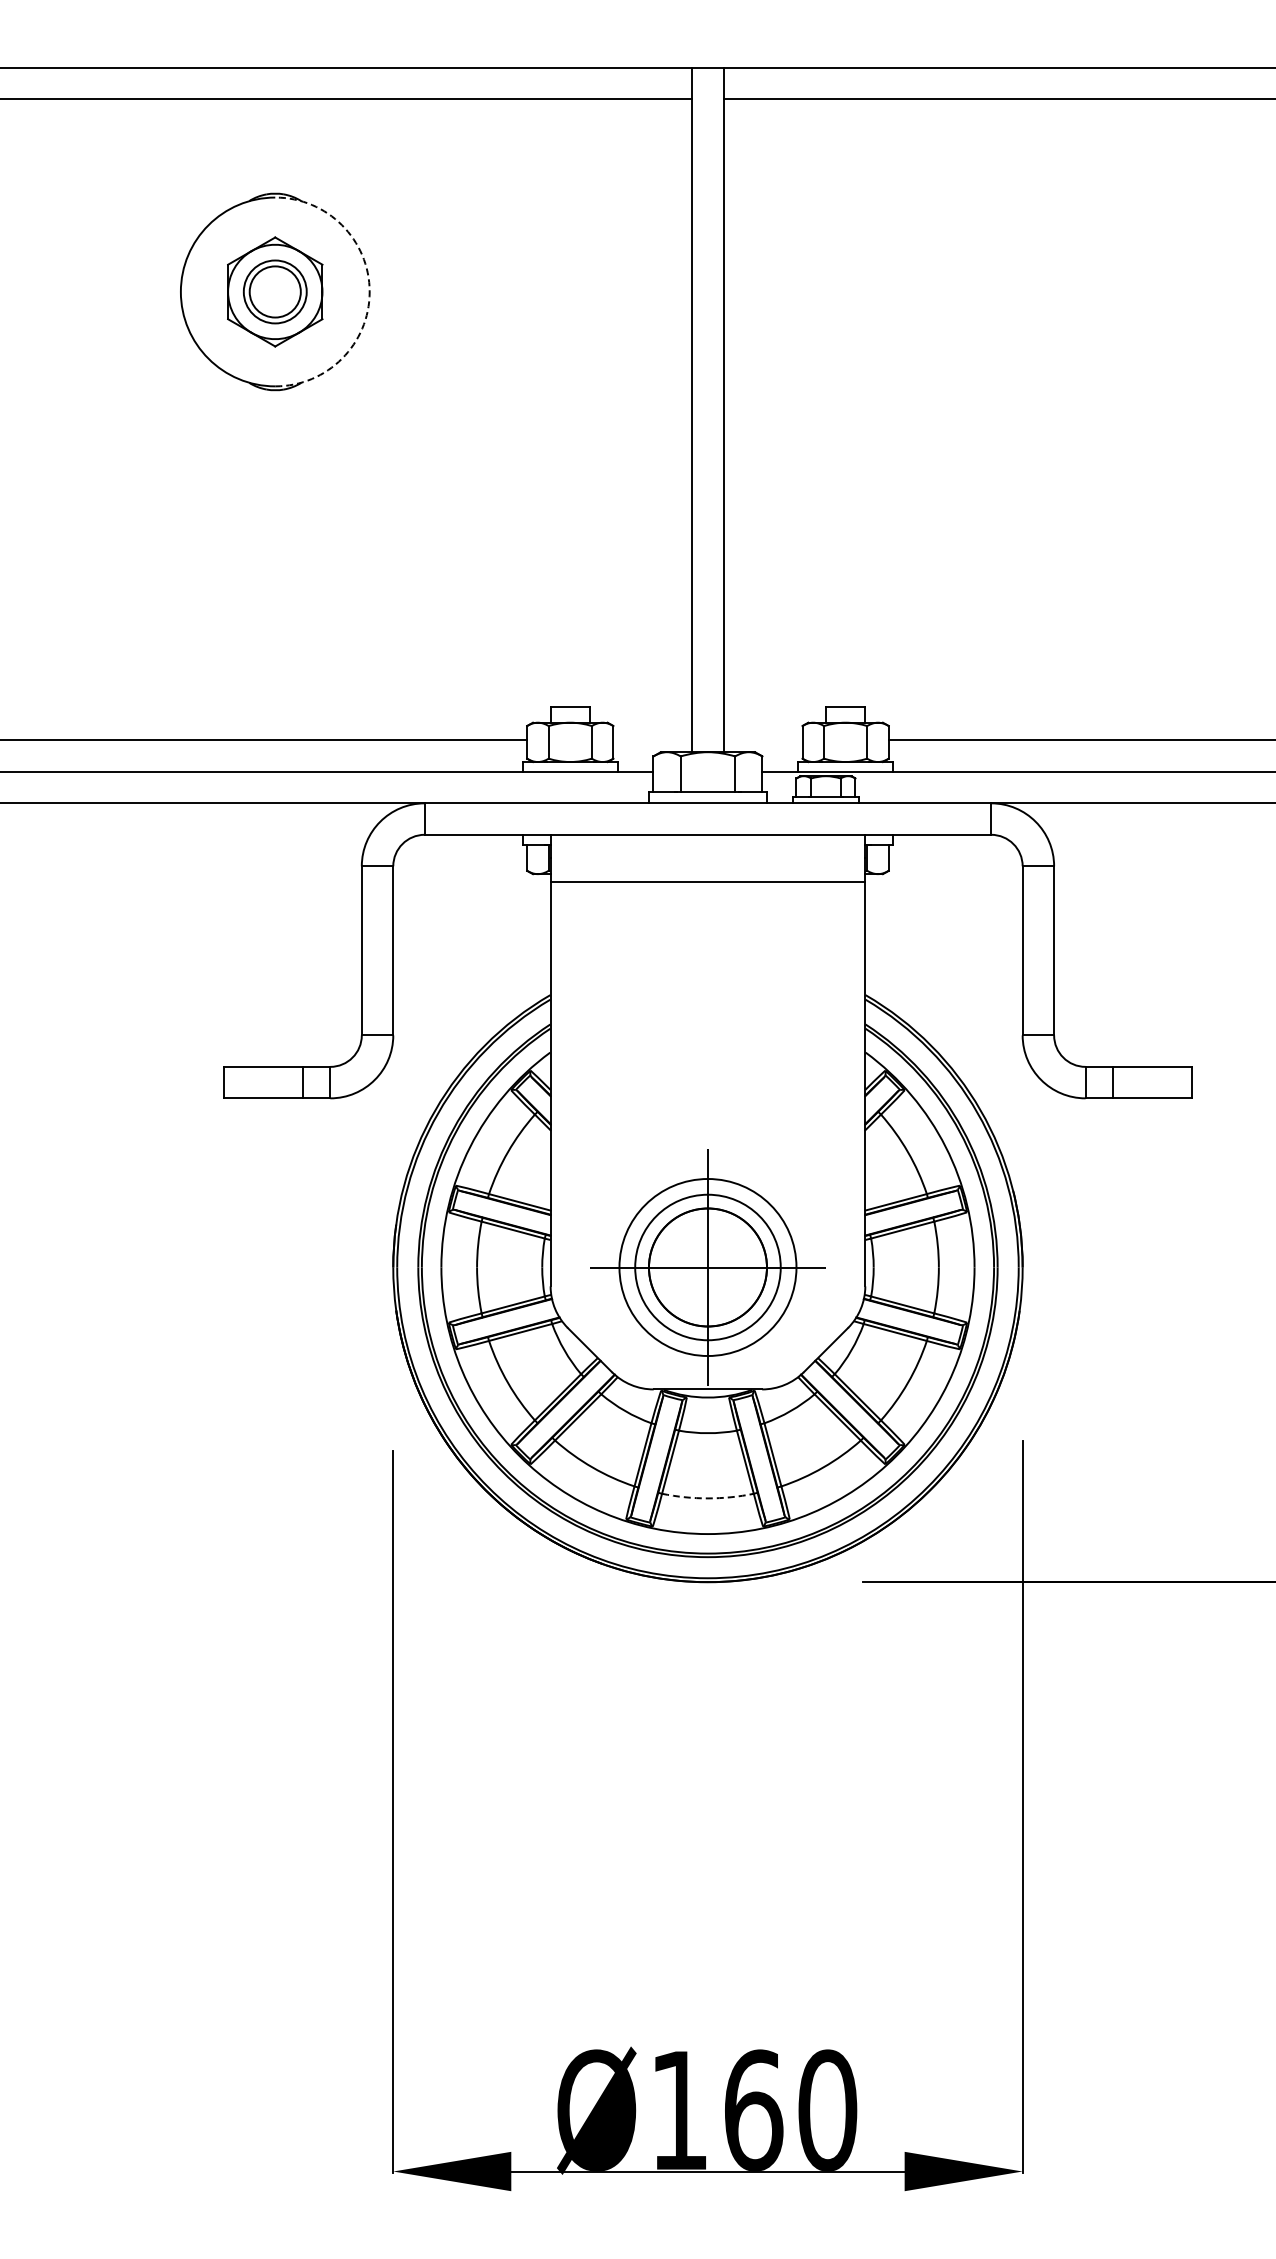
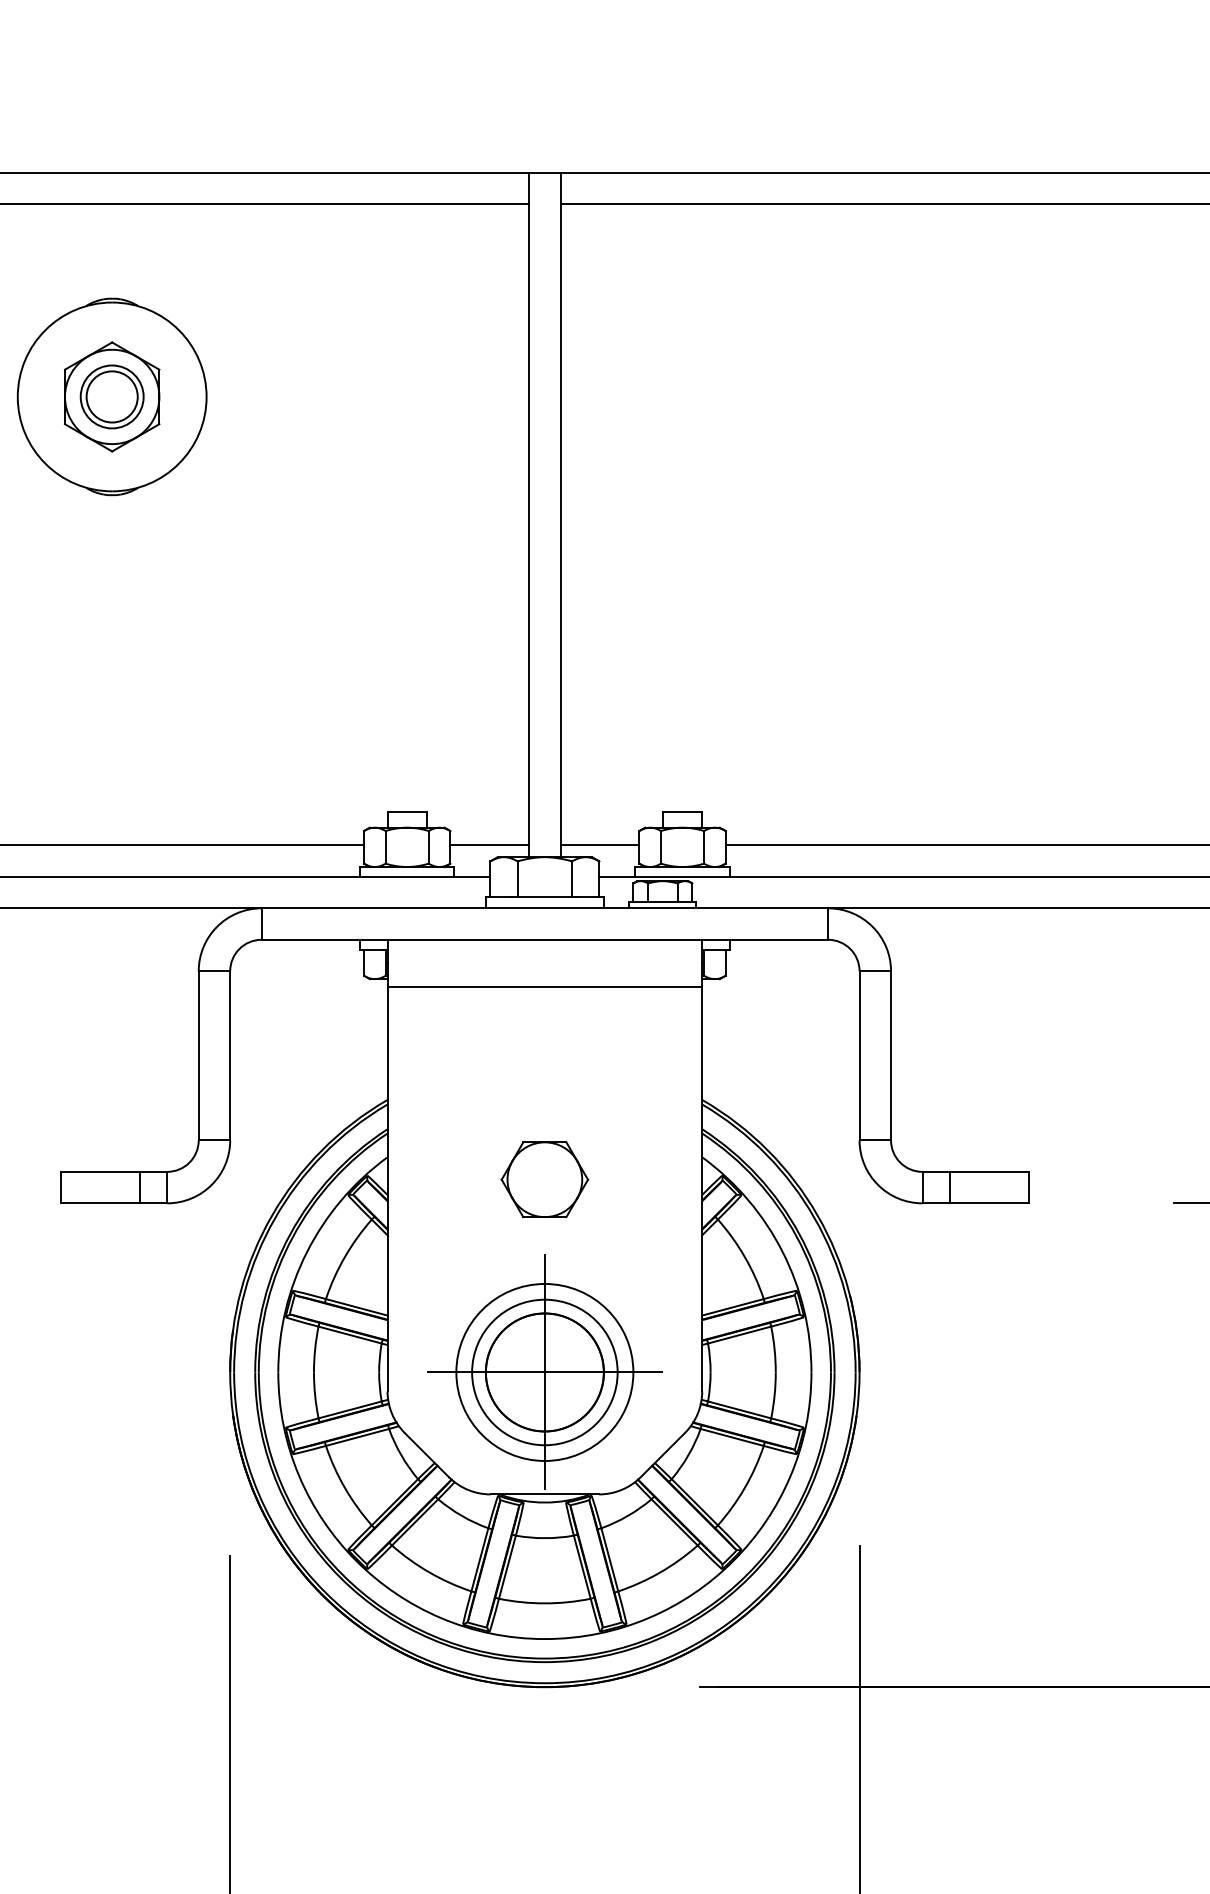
arc: (369, 291) -> (206, 396), dashed -> solid
line: (652, 740) -> (489, 845), added
line: (762, 740) -> (599, 845), added
part: (707, 1074) -> (544, 1179), added
arc: (707, 1498) -> (544, 1603), dashed -> solid

